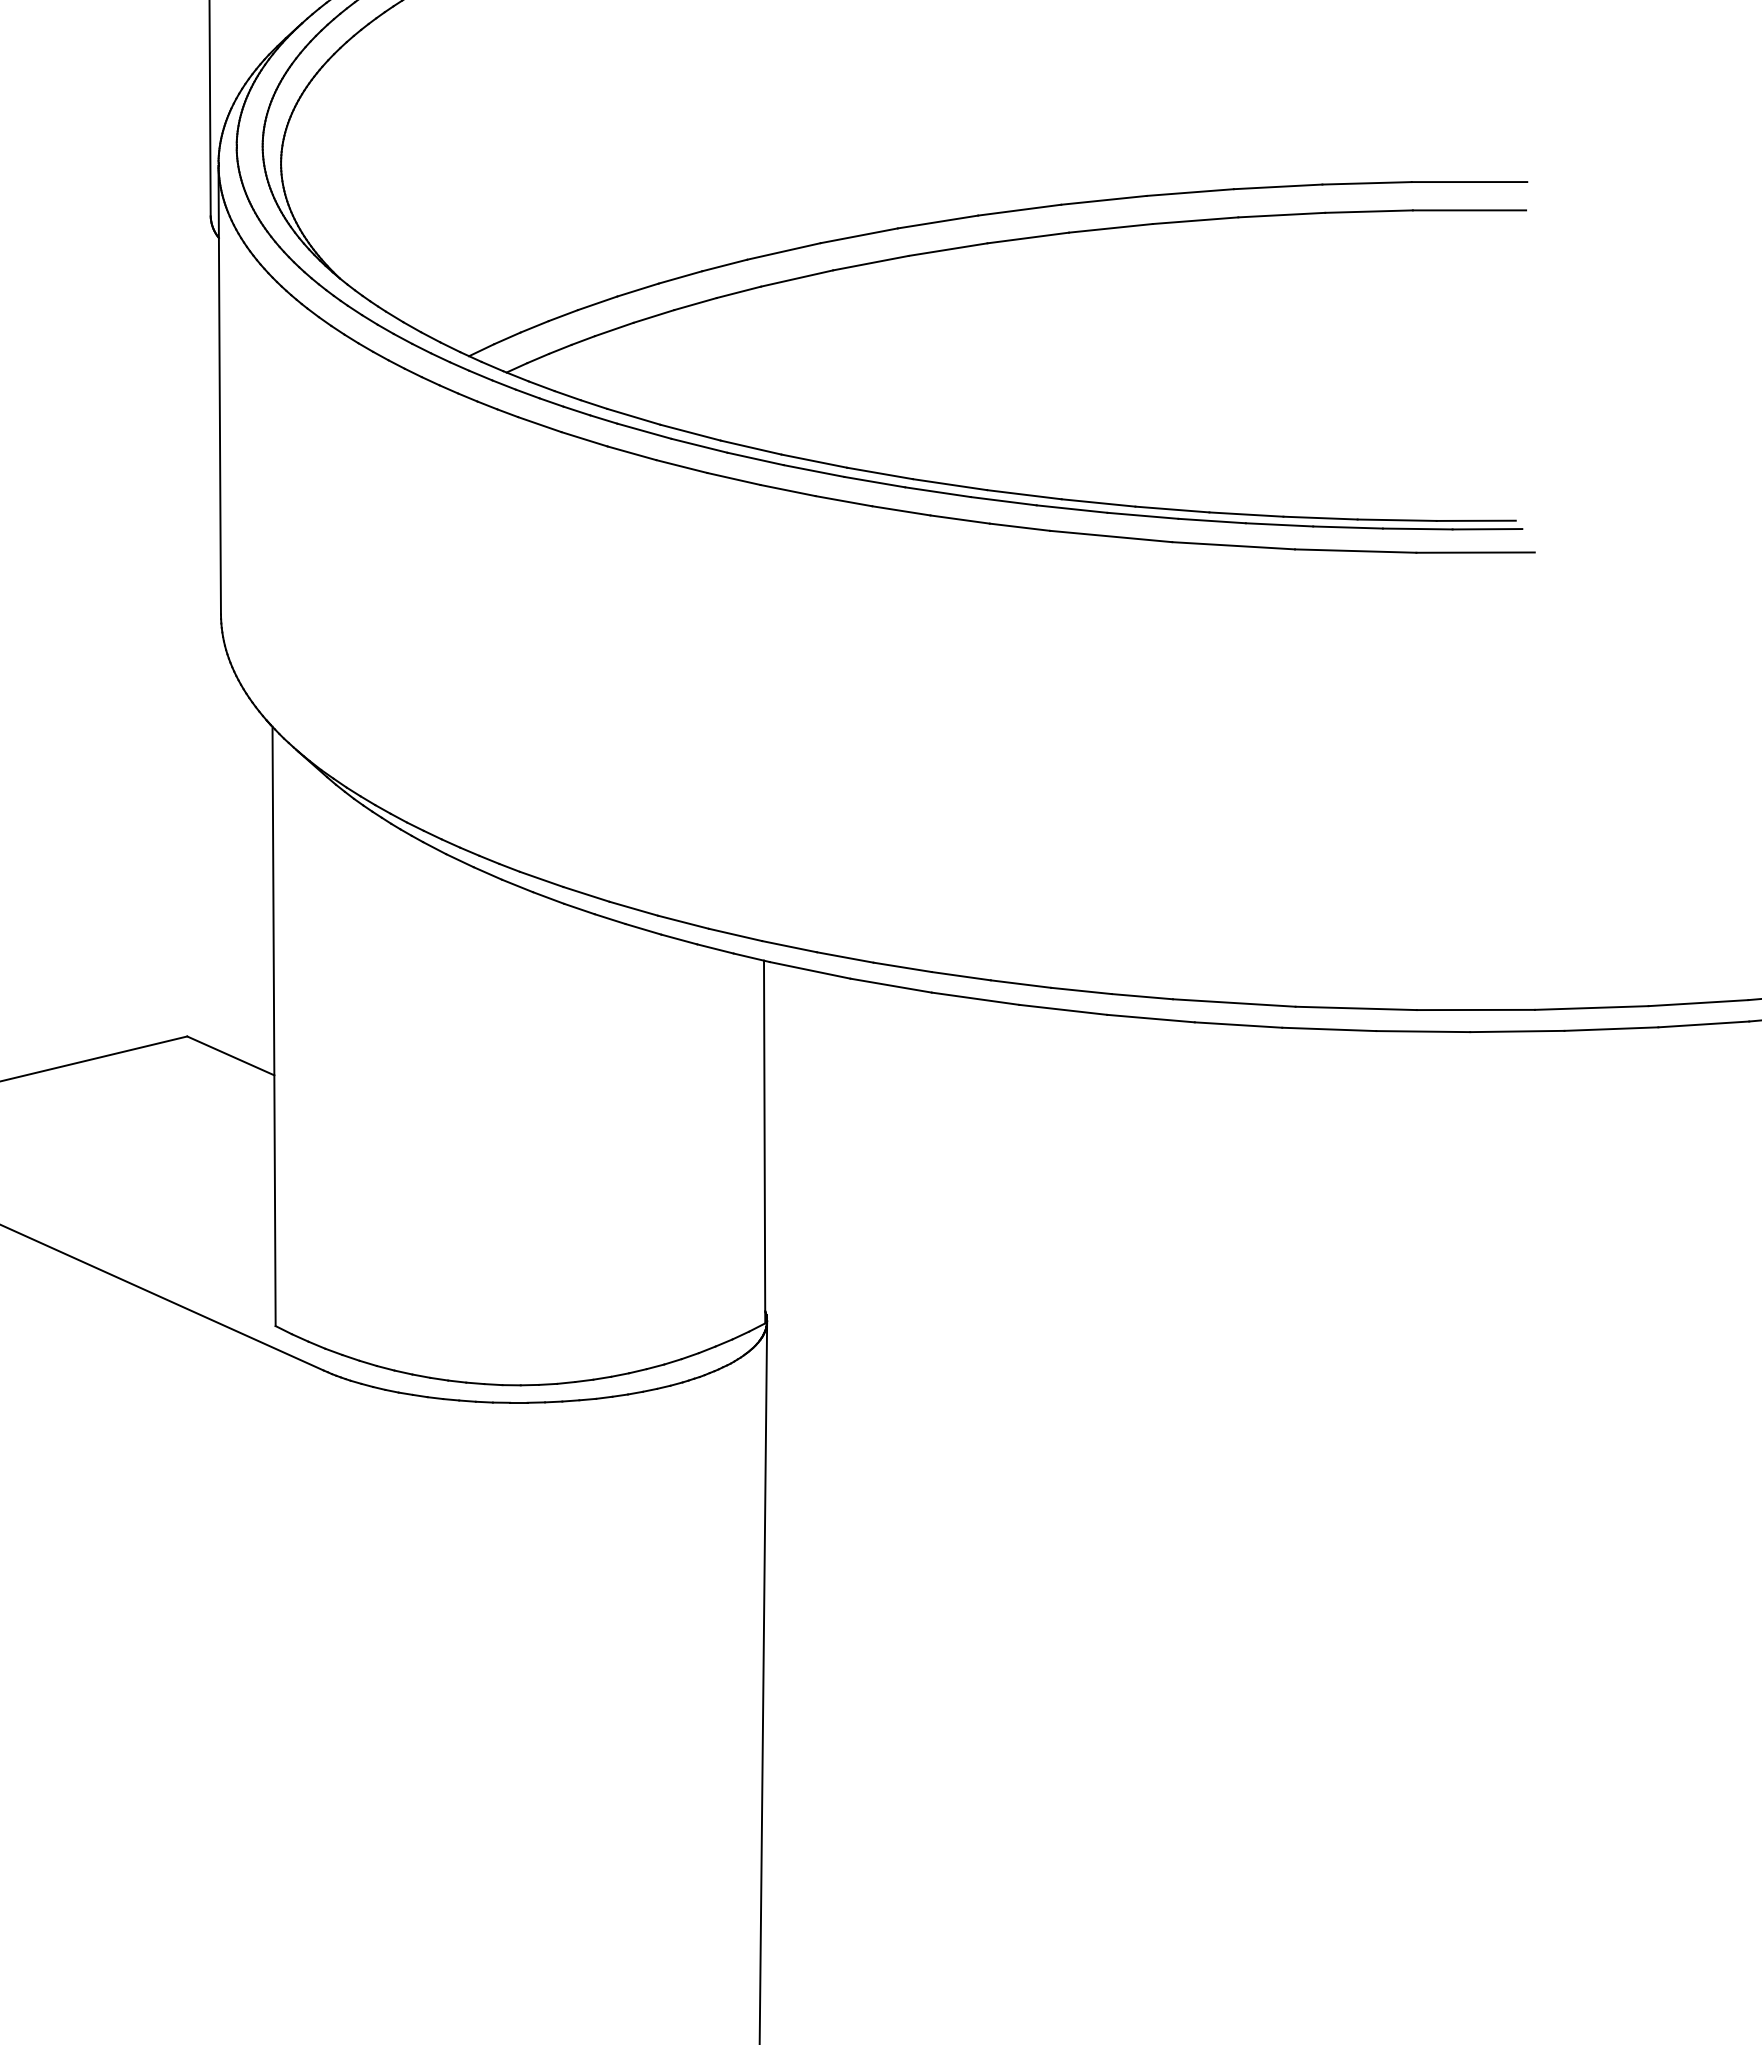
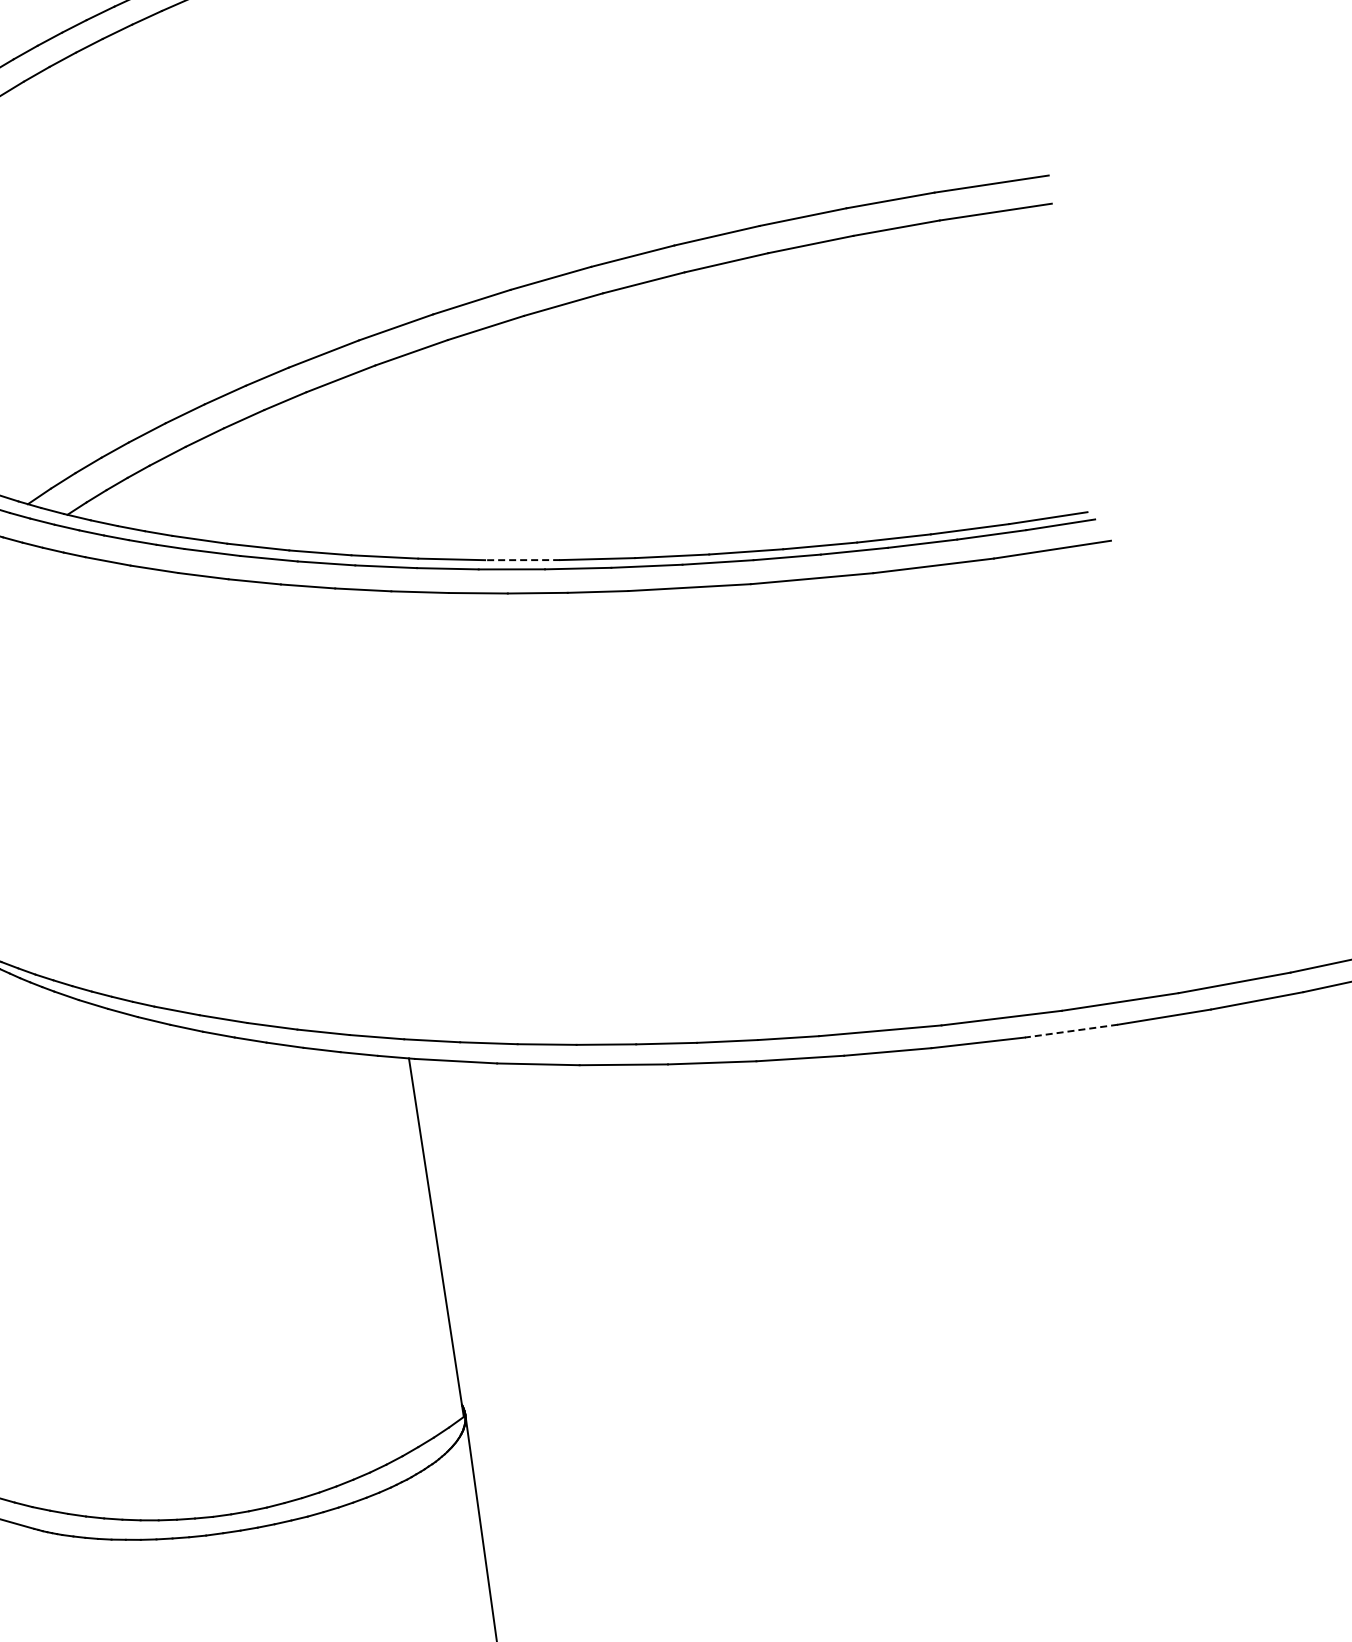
line: (950, 484) -> (523, 559), solid -> dashed
line: (1423, 1031) -> (1071, 1030), solid -> dashed

